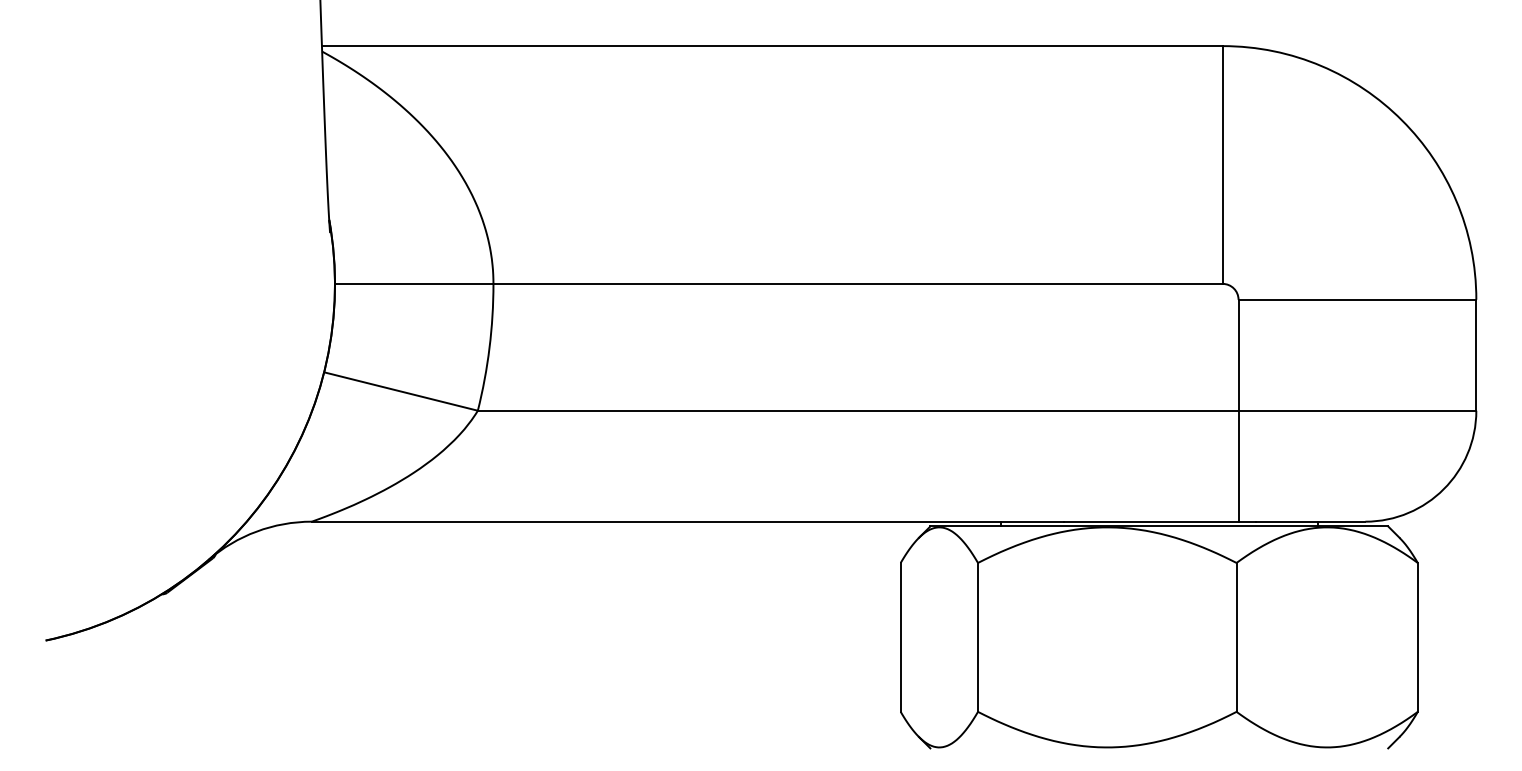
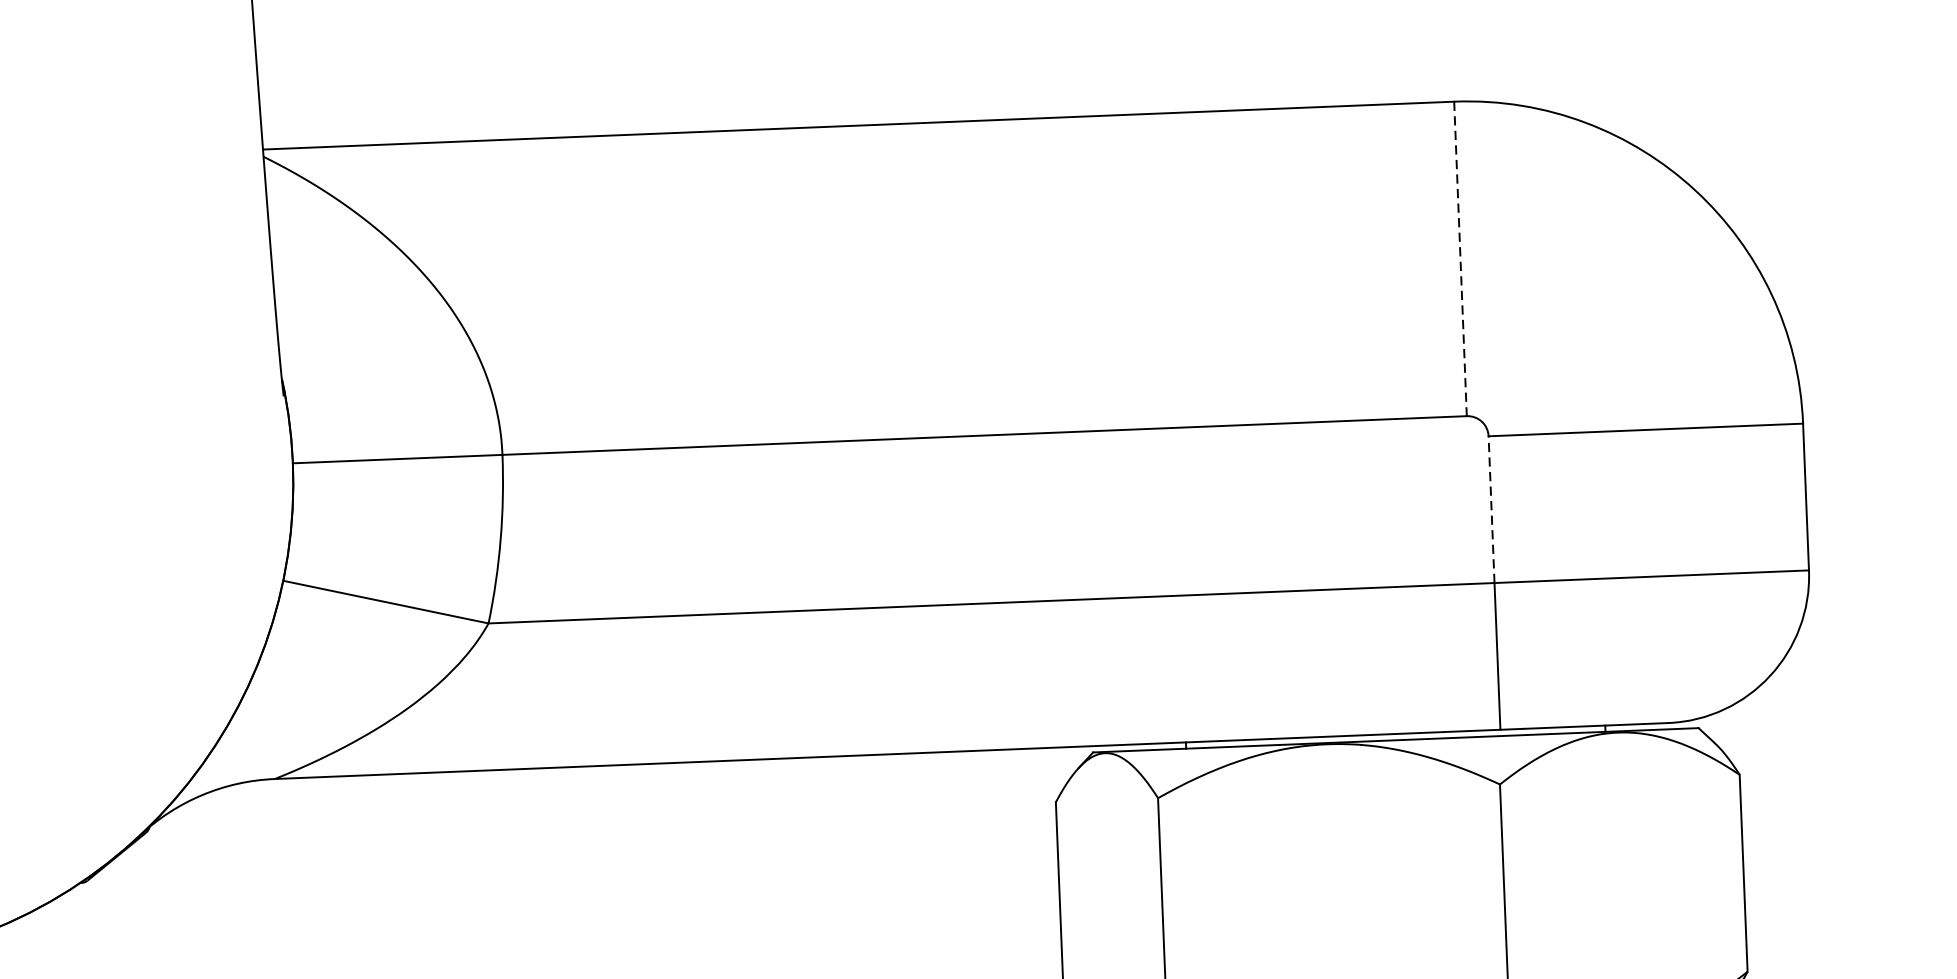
line: (1222, 165) -> (1460, 259), solid -> dashed
line: (1238, 354) -> (1491, 508), solid -> dashed

